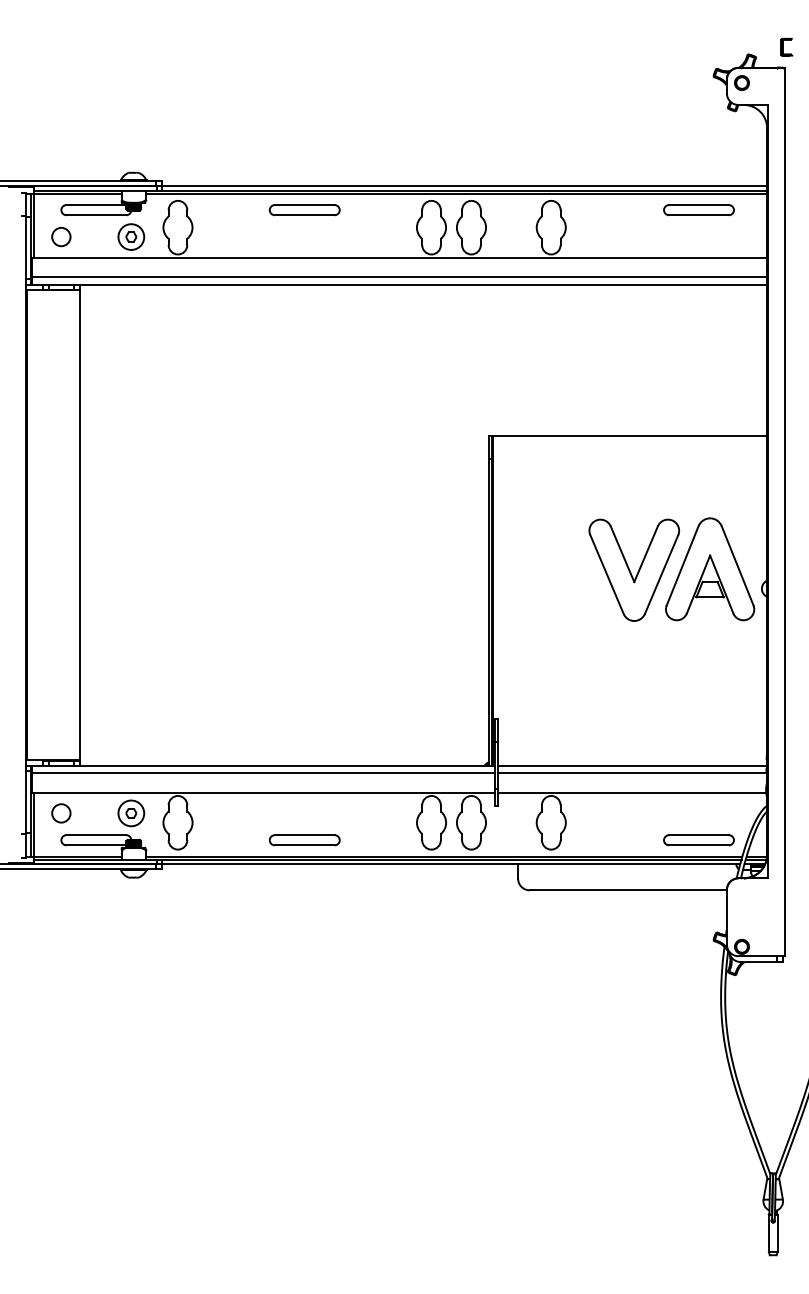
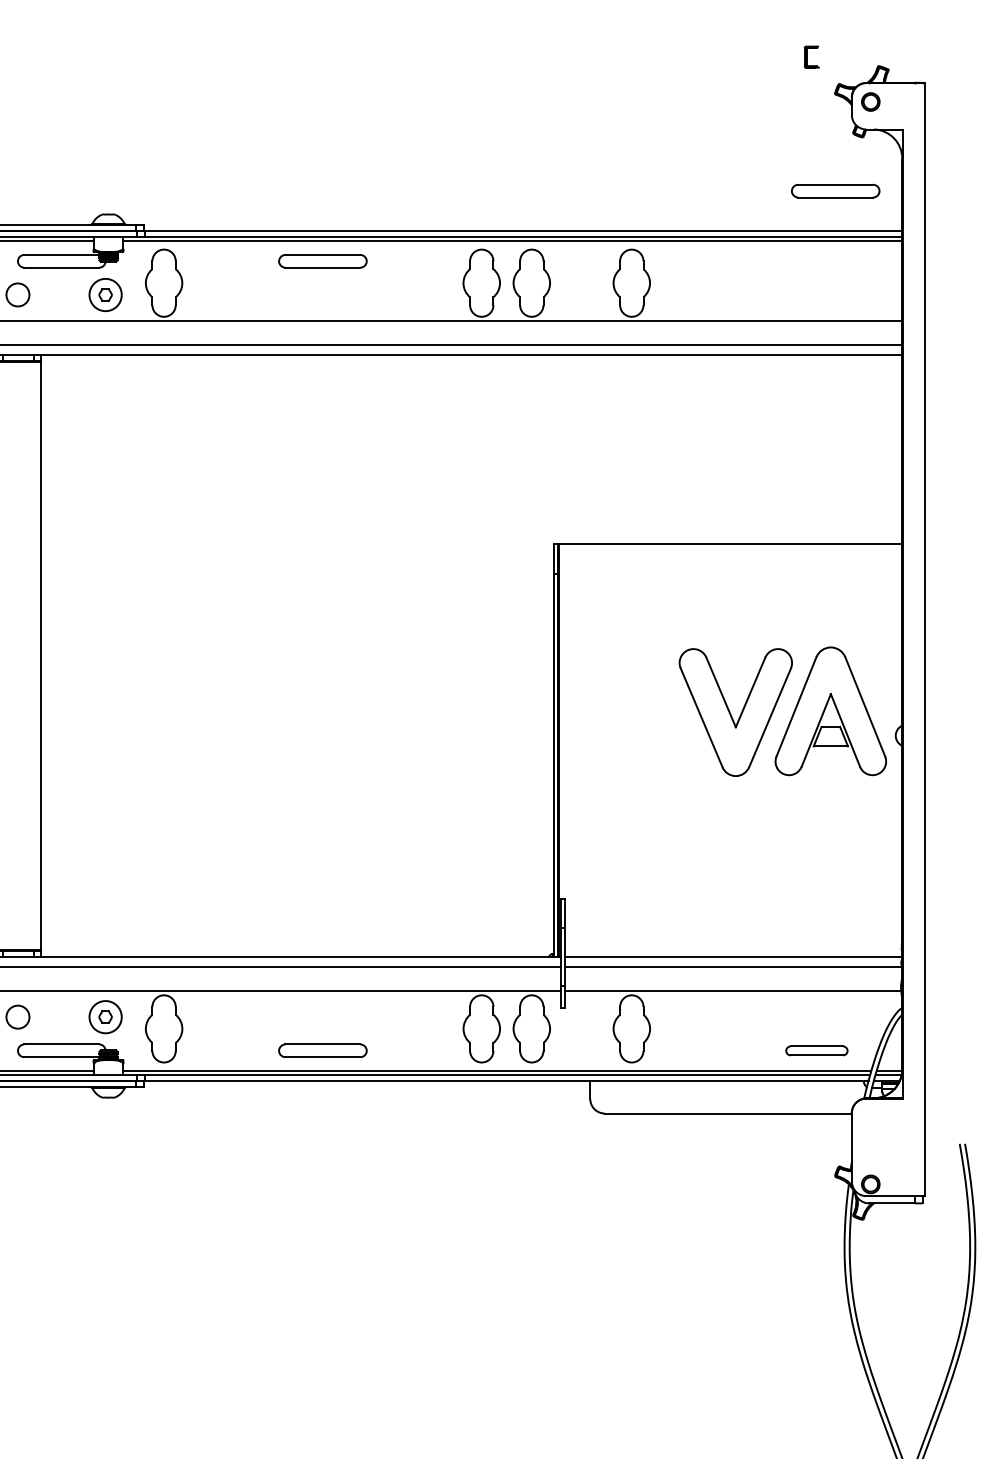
part: (786, 46) -> (811, 56), moved
part: (698, 210) -> (835, 191), moved
part: (698, 840) -> (816, 1051), size x0.7

